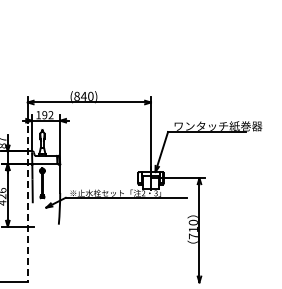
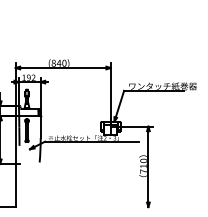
line: (27, 204) -> (15, 146), dashed -> solid

